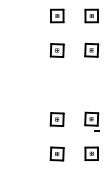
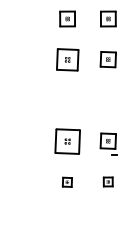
part: (56, 50) -> (66, 59), size x1.4
part: (56, 119) -> (66, 141), size x1.6
part: (56, 153) -> (66, 181), size x0.6
part: (91, 153) -> (108, 181), size x0.6

